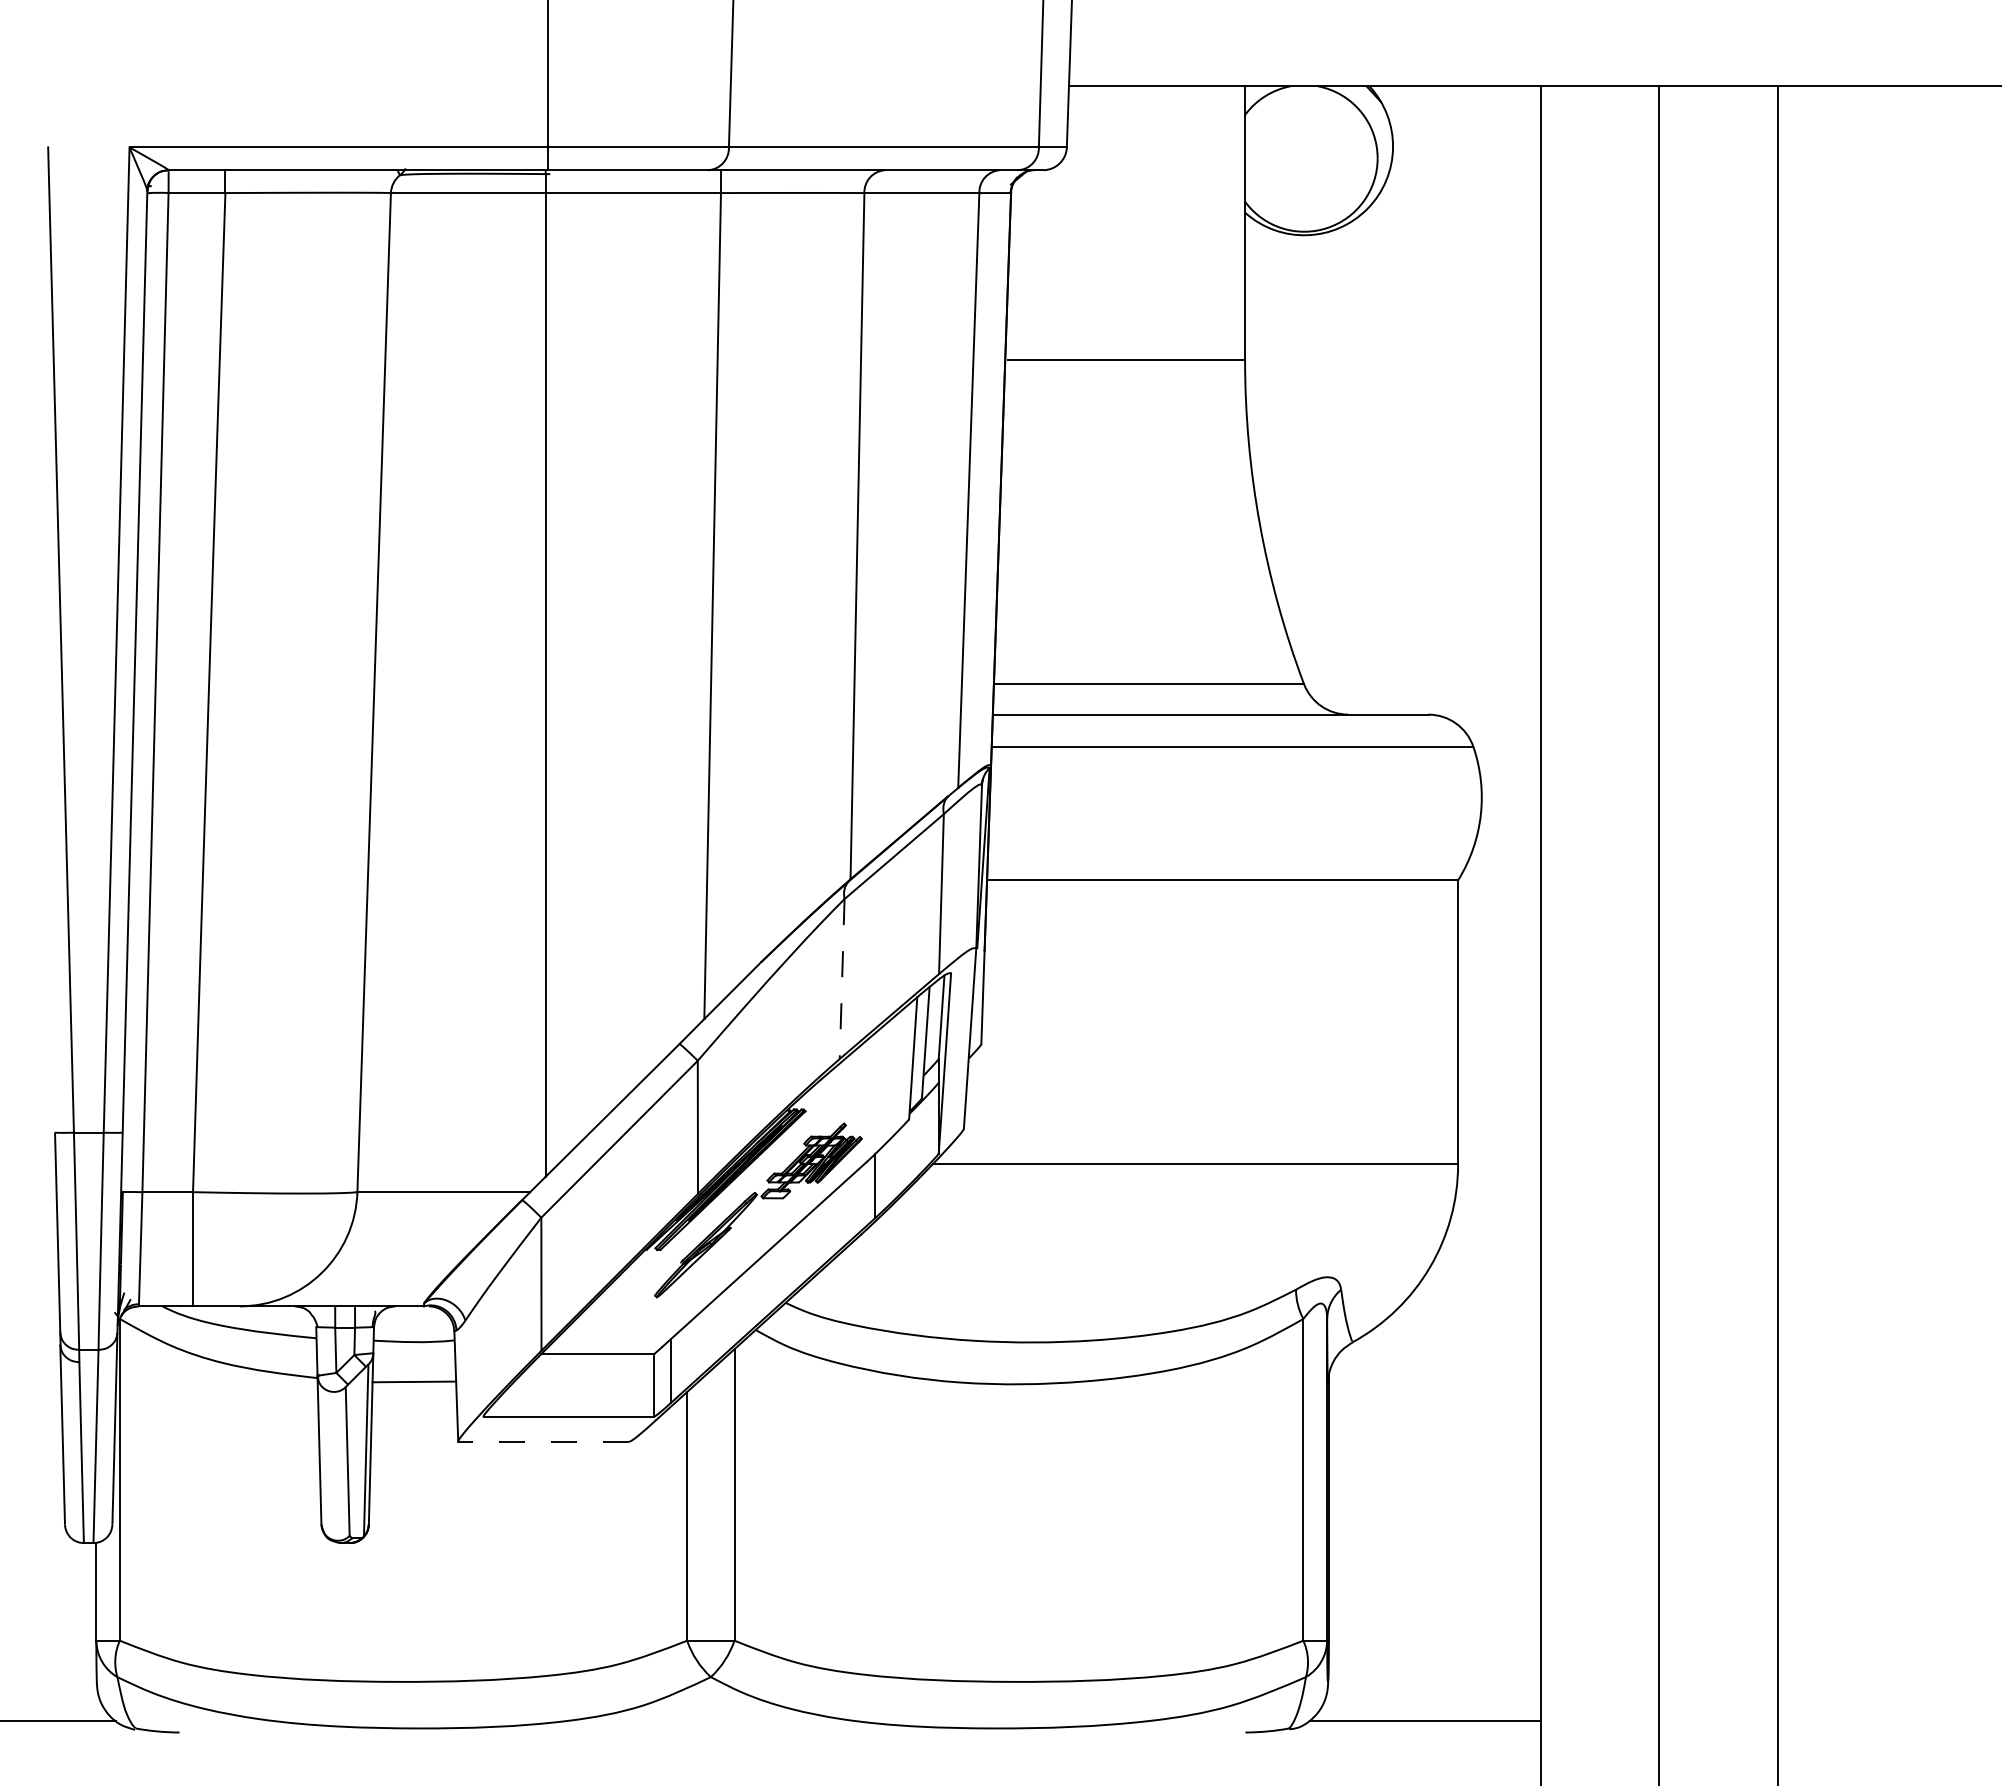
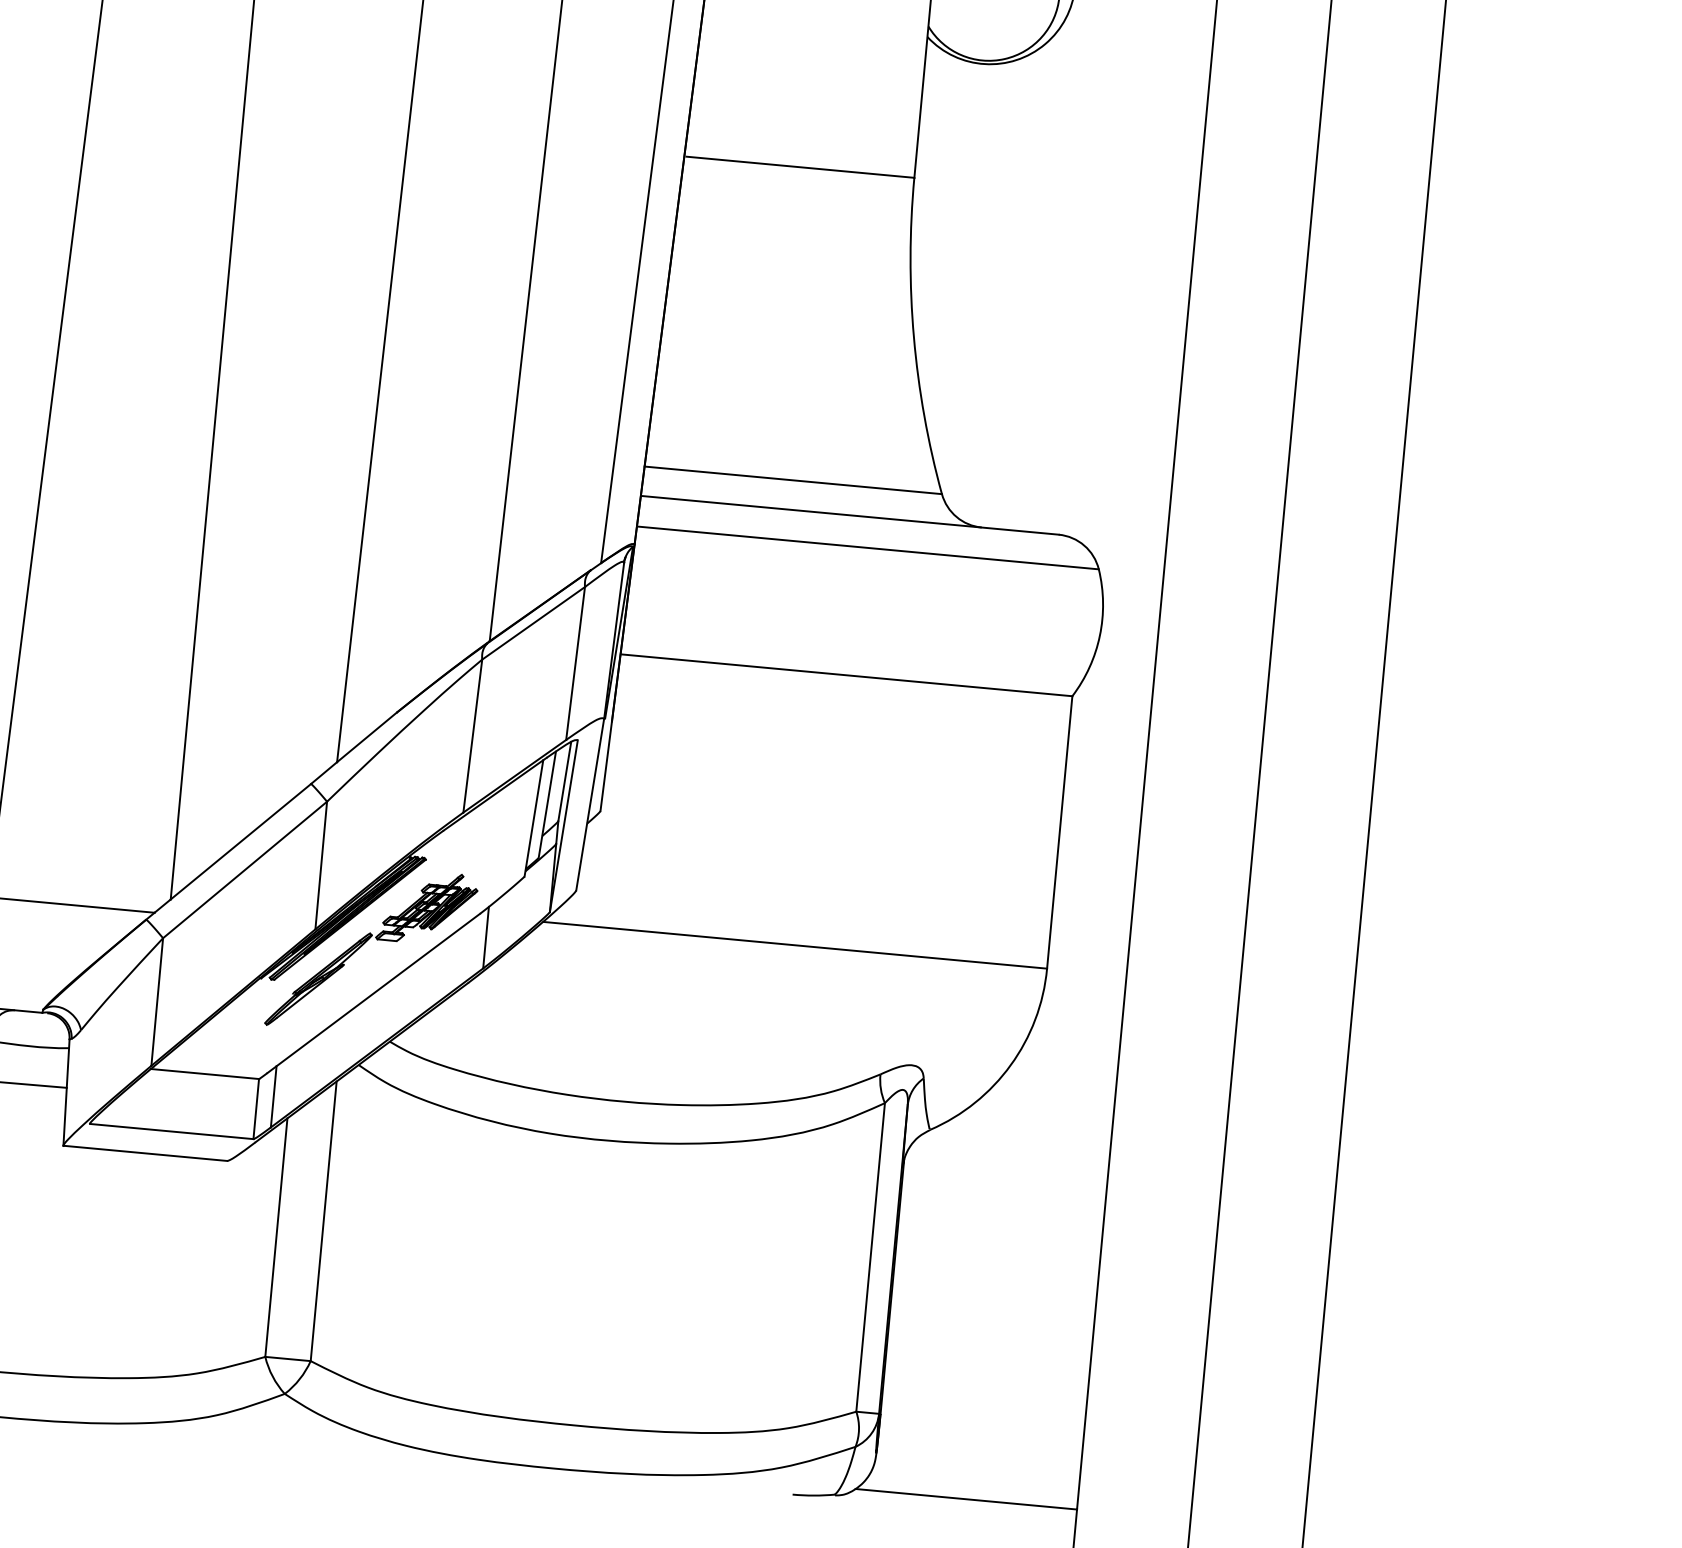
line: (842, 979) -> (473, 736), dashed -> solid
line: (543, 1441) -> (145, 1153), dashed -> solid

